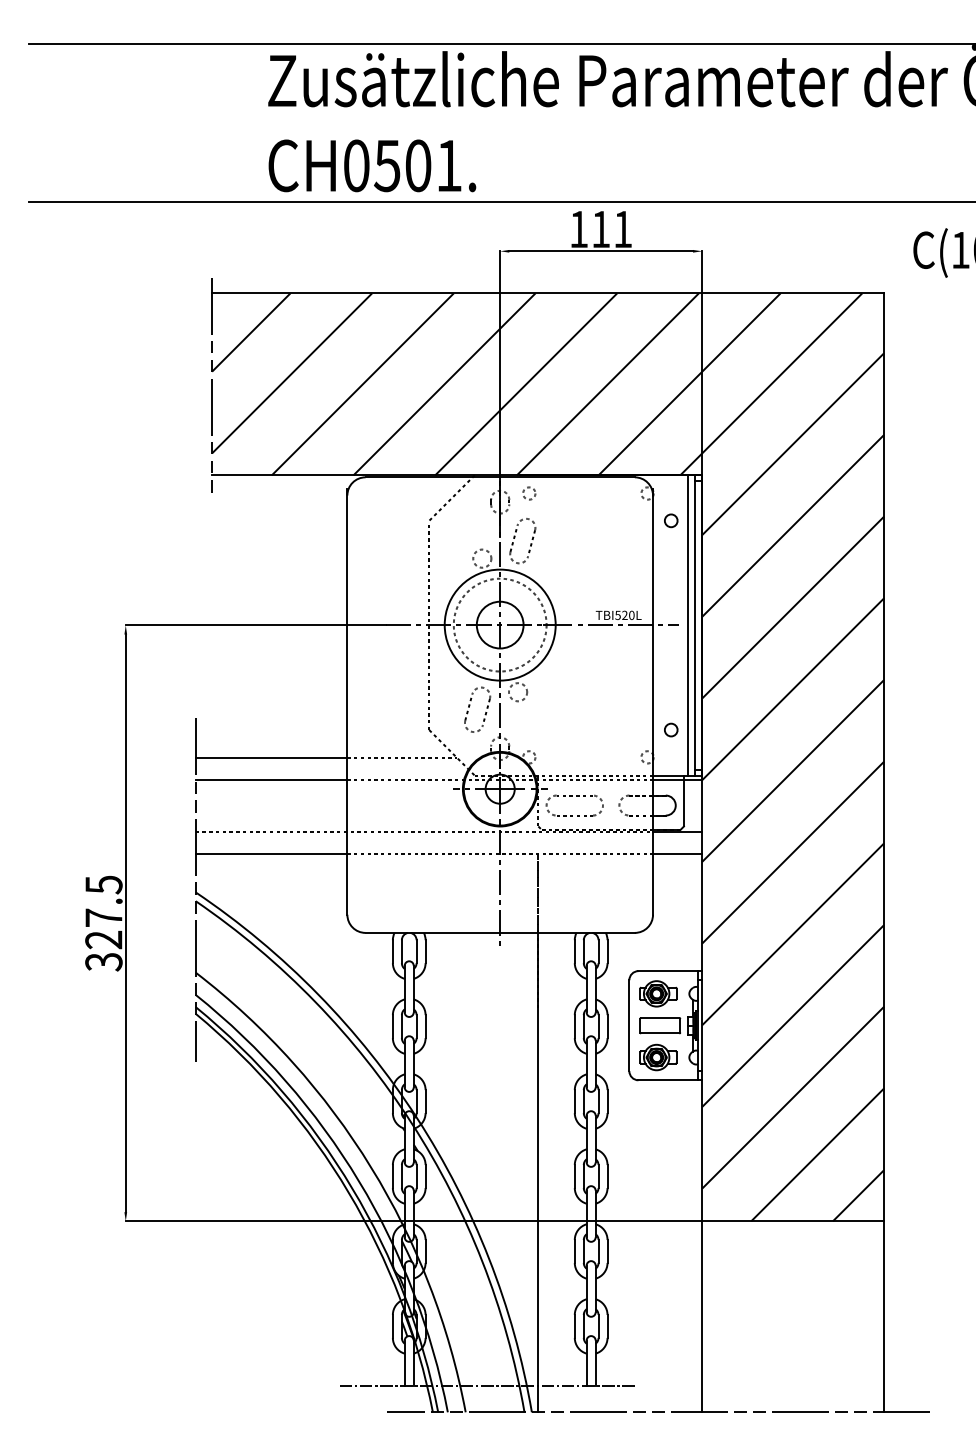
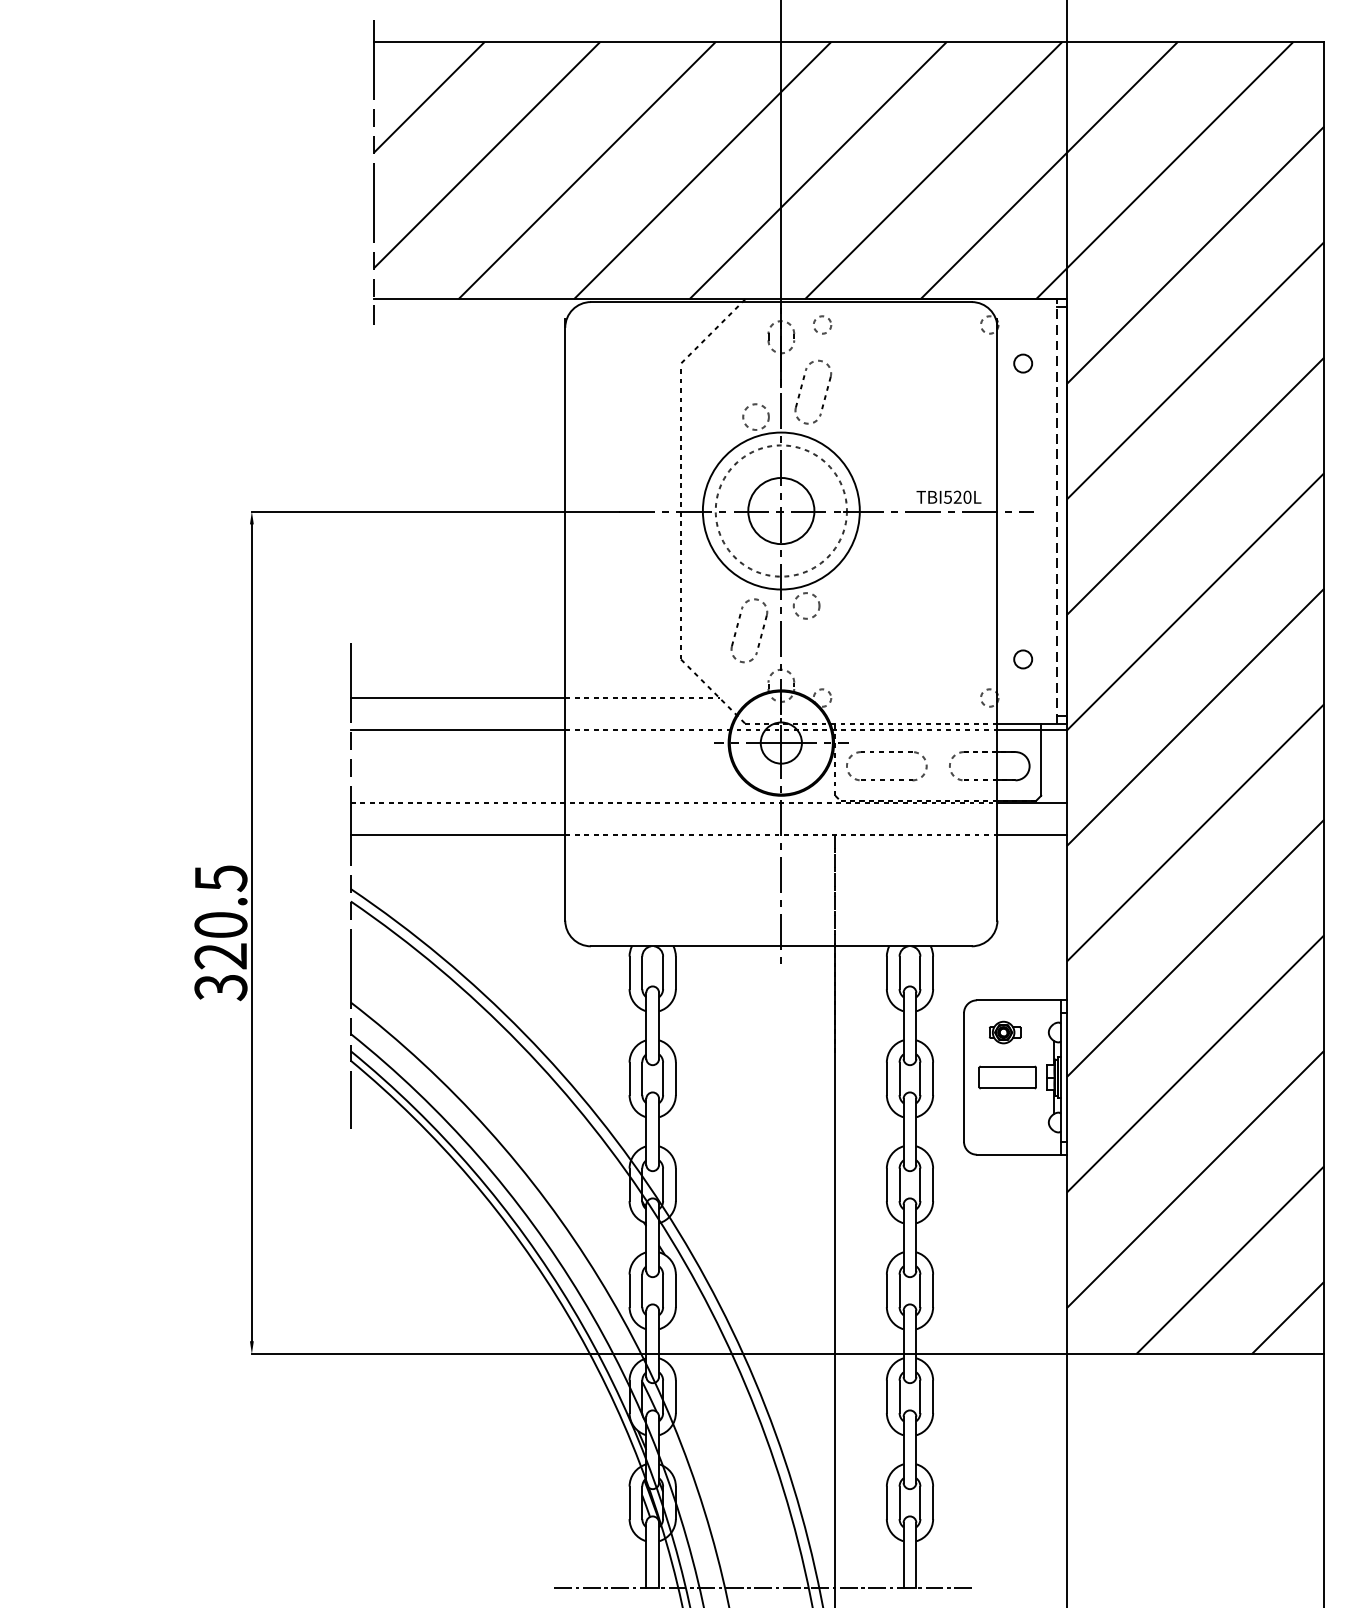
line: (694, 624) -> (1056, 510), solid -> dashed
line: (687, 625) -> (1046, 511), removed
text: (103, 917) -> (220, 924), 327.5 -> 320.5
part: (658, 993) -> (1005, 1031), size x0.6
part: (658, 1057) -> (1005, 1122), removed

